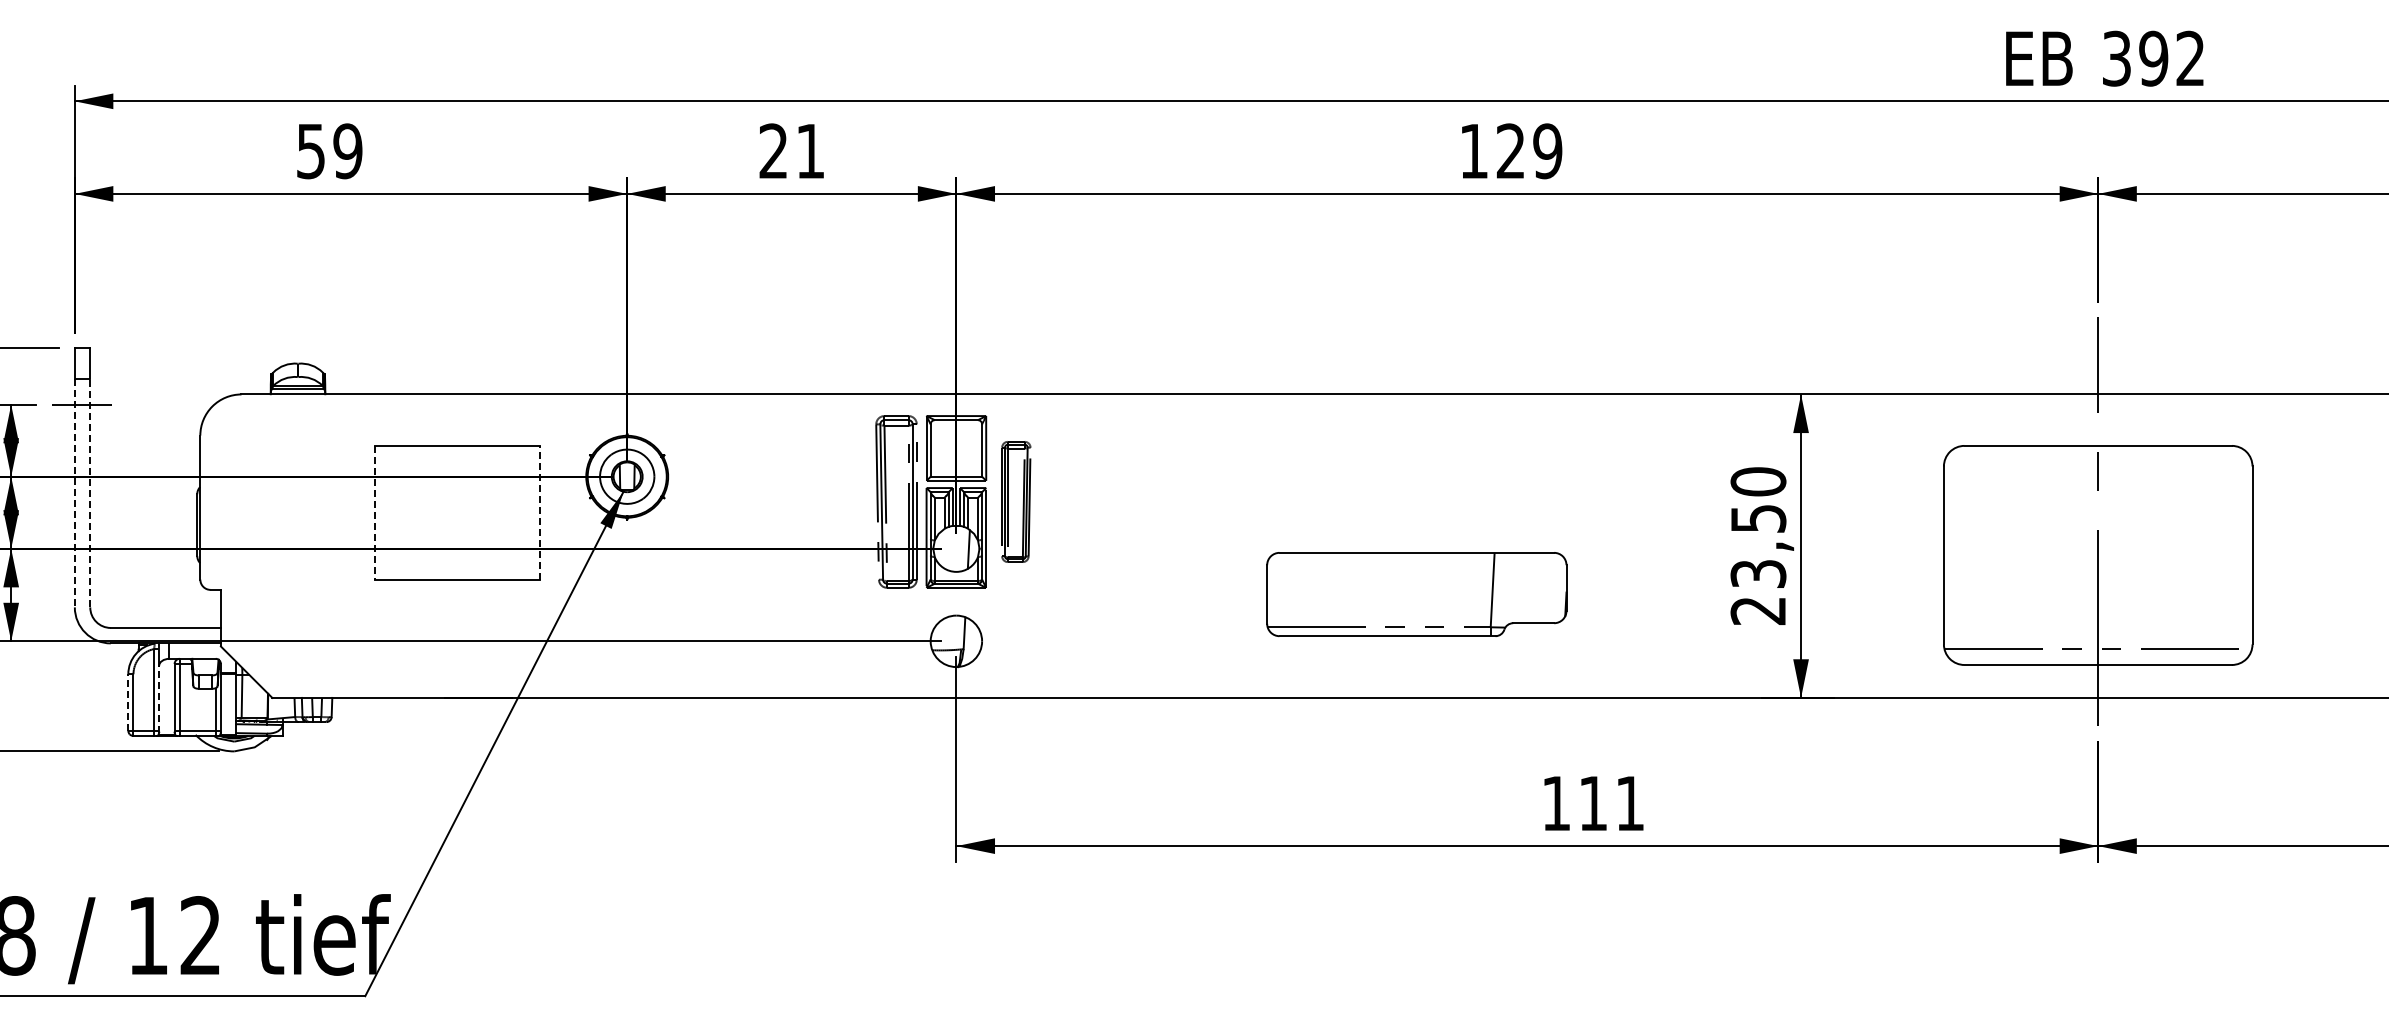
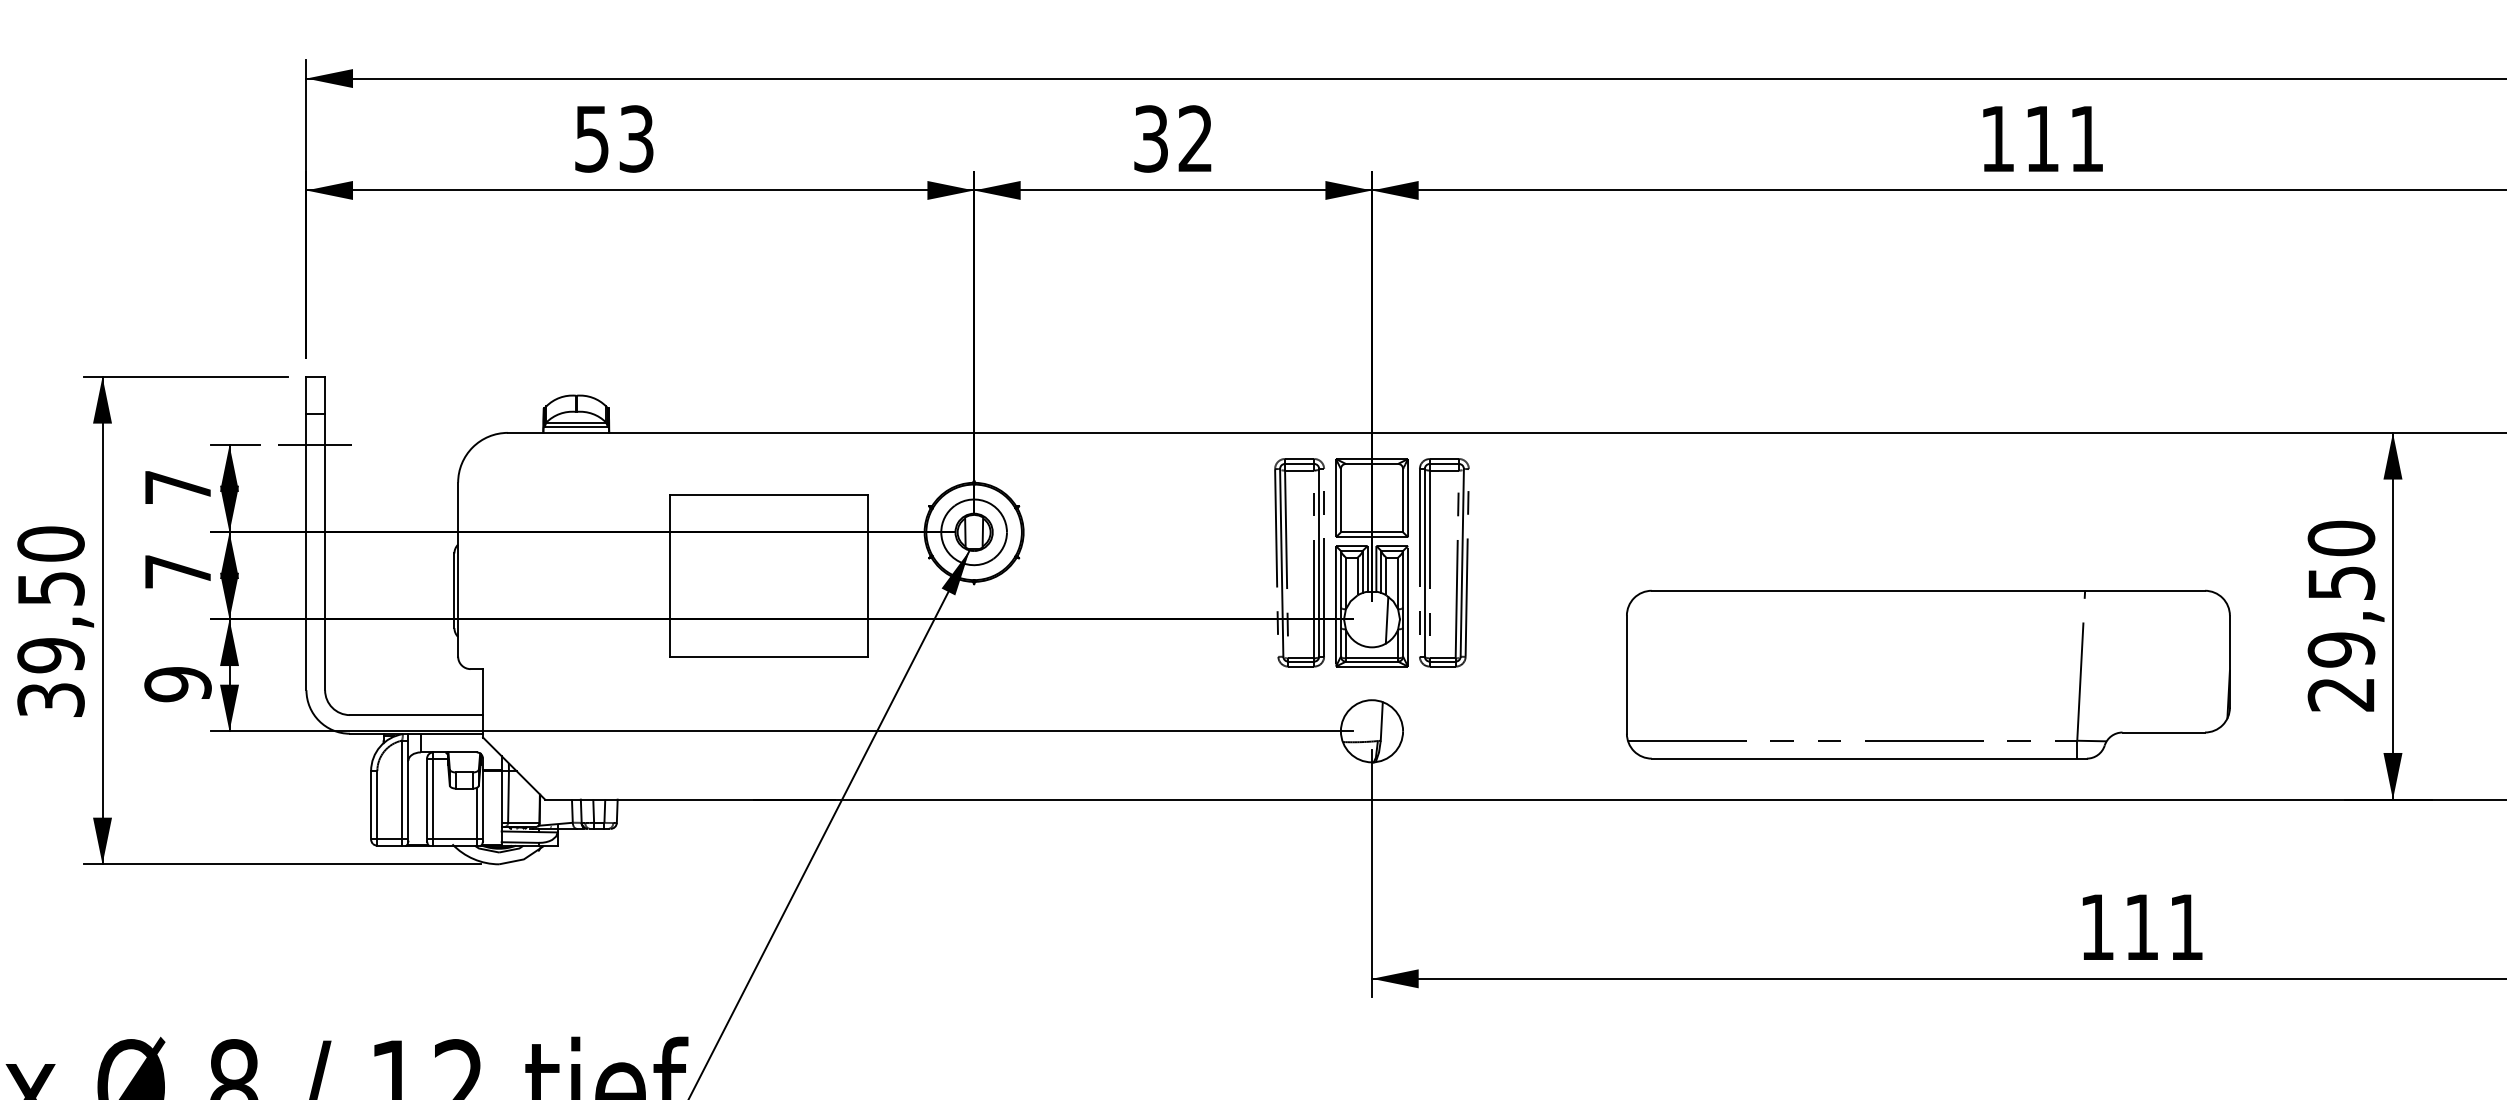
text: (347, 151) -> (636, 139), 59 -> 53
text: (791, 151) -> (1172, 139), 21 -> 32
text: (1529, 151) -> (2064, 139), 129 -> 111
line: (90, 492) -> (325, 551), dashed -> solid
line: (74, 493) -> (306, 552), dashed -> solid
part: (1016, 501) -> (1444, 562), size x1.43
line: (375, 512) -> (669, 575), dashed -> solid
line: (539, 512) -> (868, 575), dashed -> solid
text: (1758, 573) -> (2341, 649), 23,50 -> 29,50
part: (1416, 594) -> (1928, 674), size x1.67
line: (159, 698) -> (408, 800), dashed -> solid
line: (128, 702) -> (371, 805), dashed -> solid

